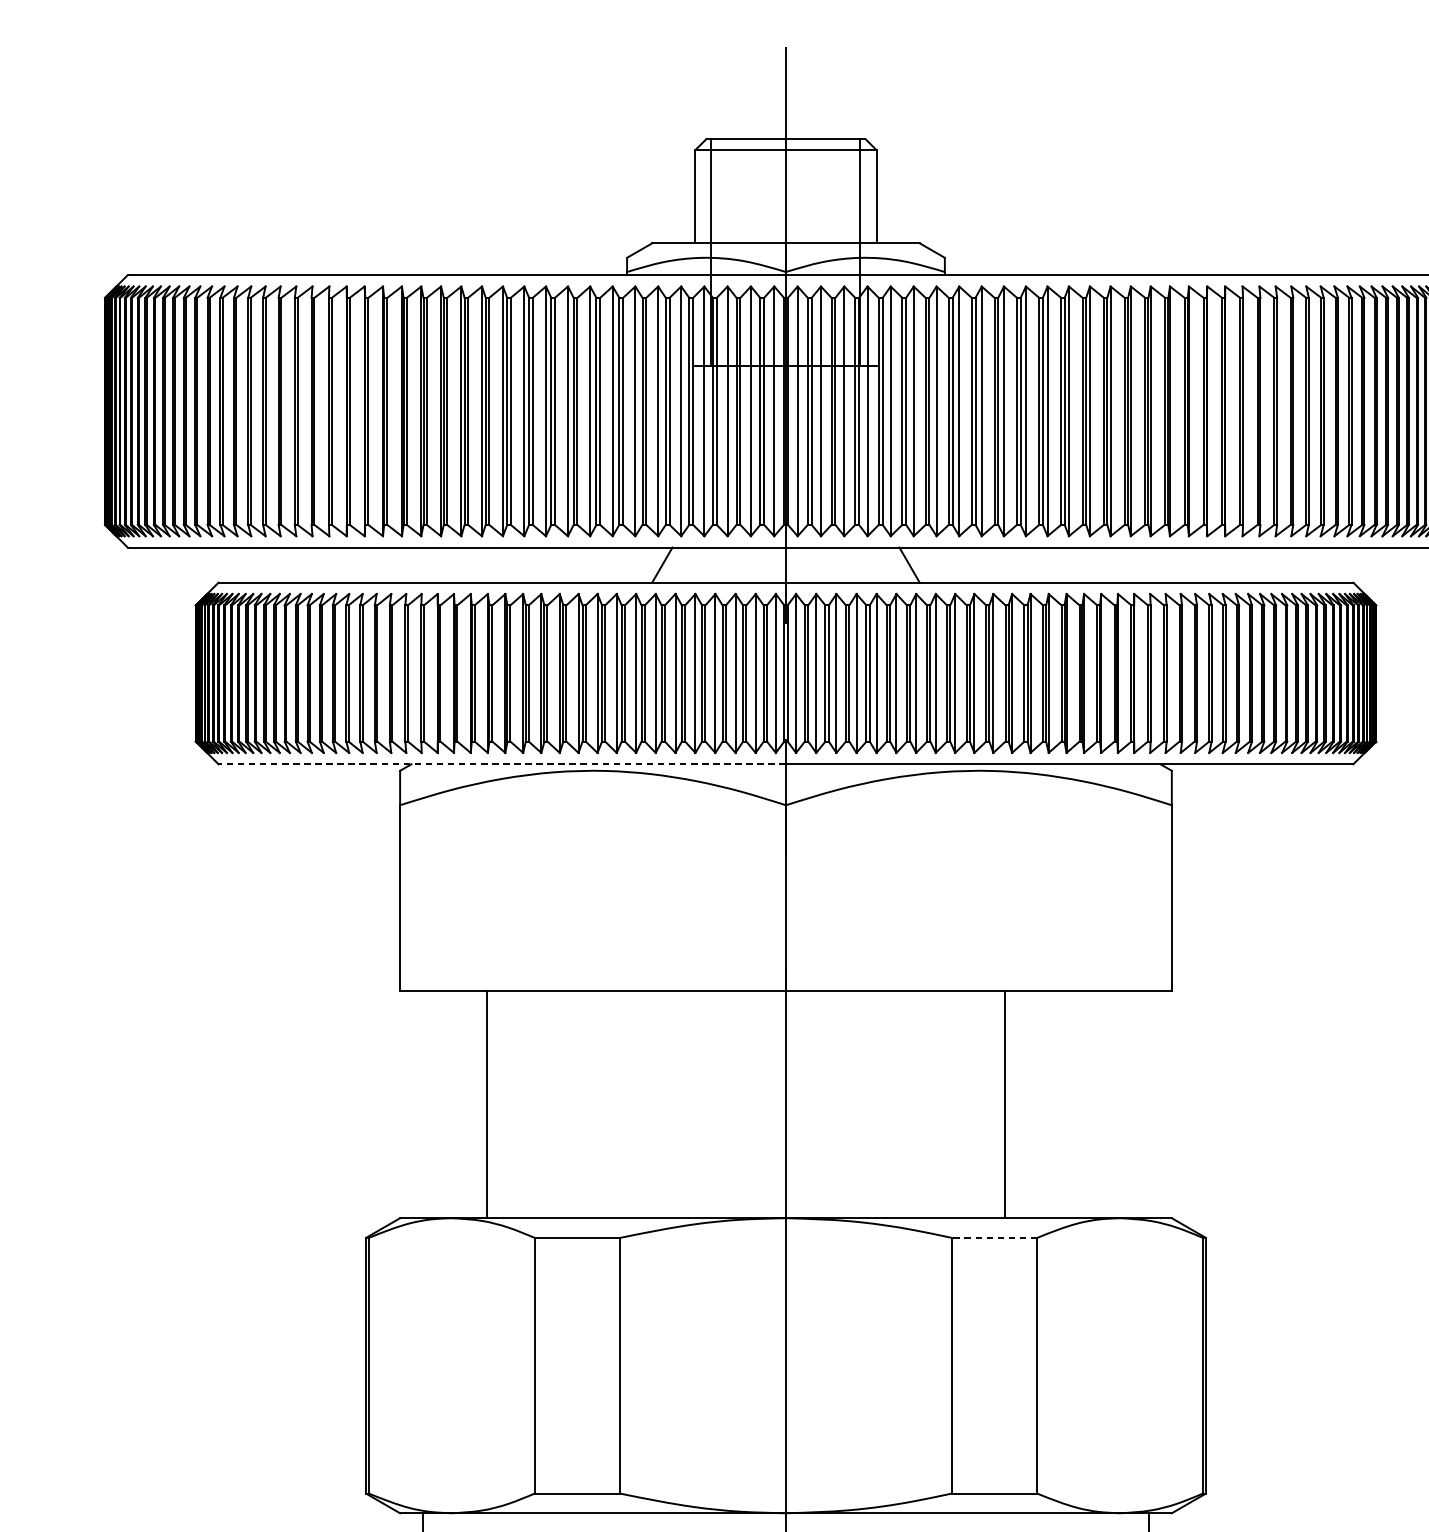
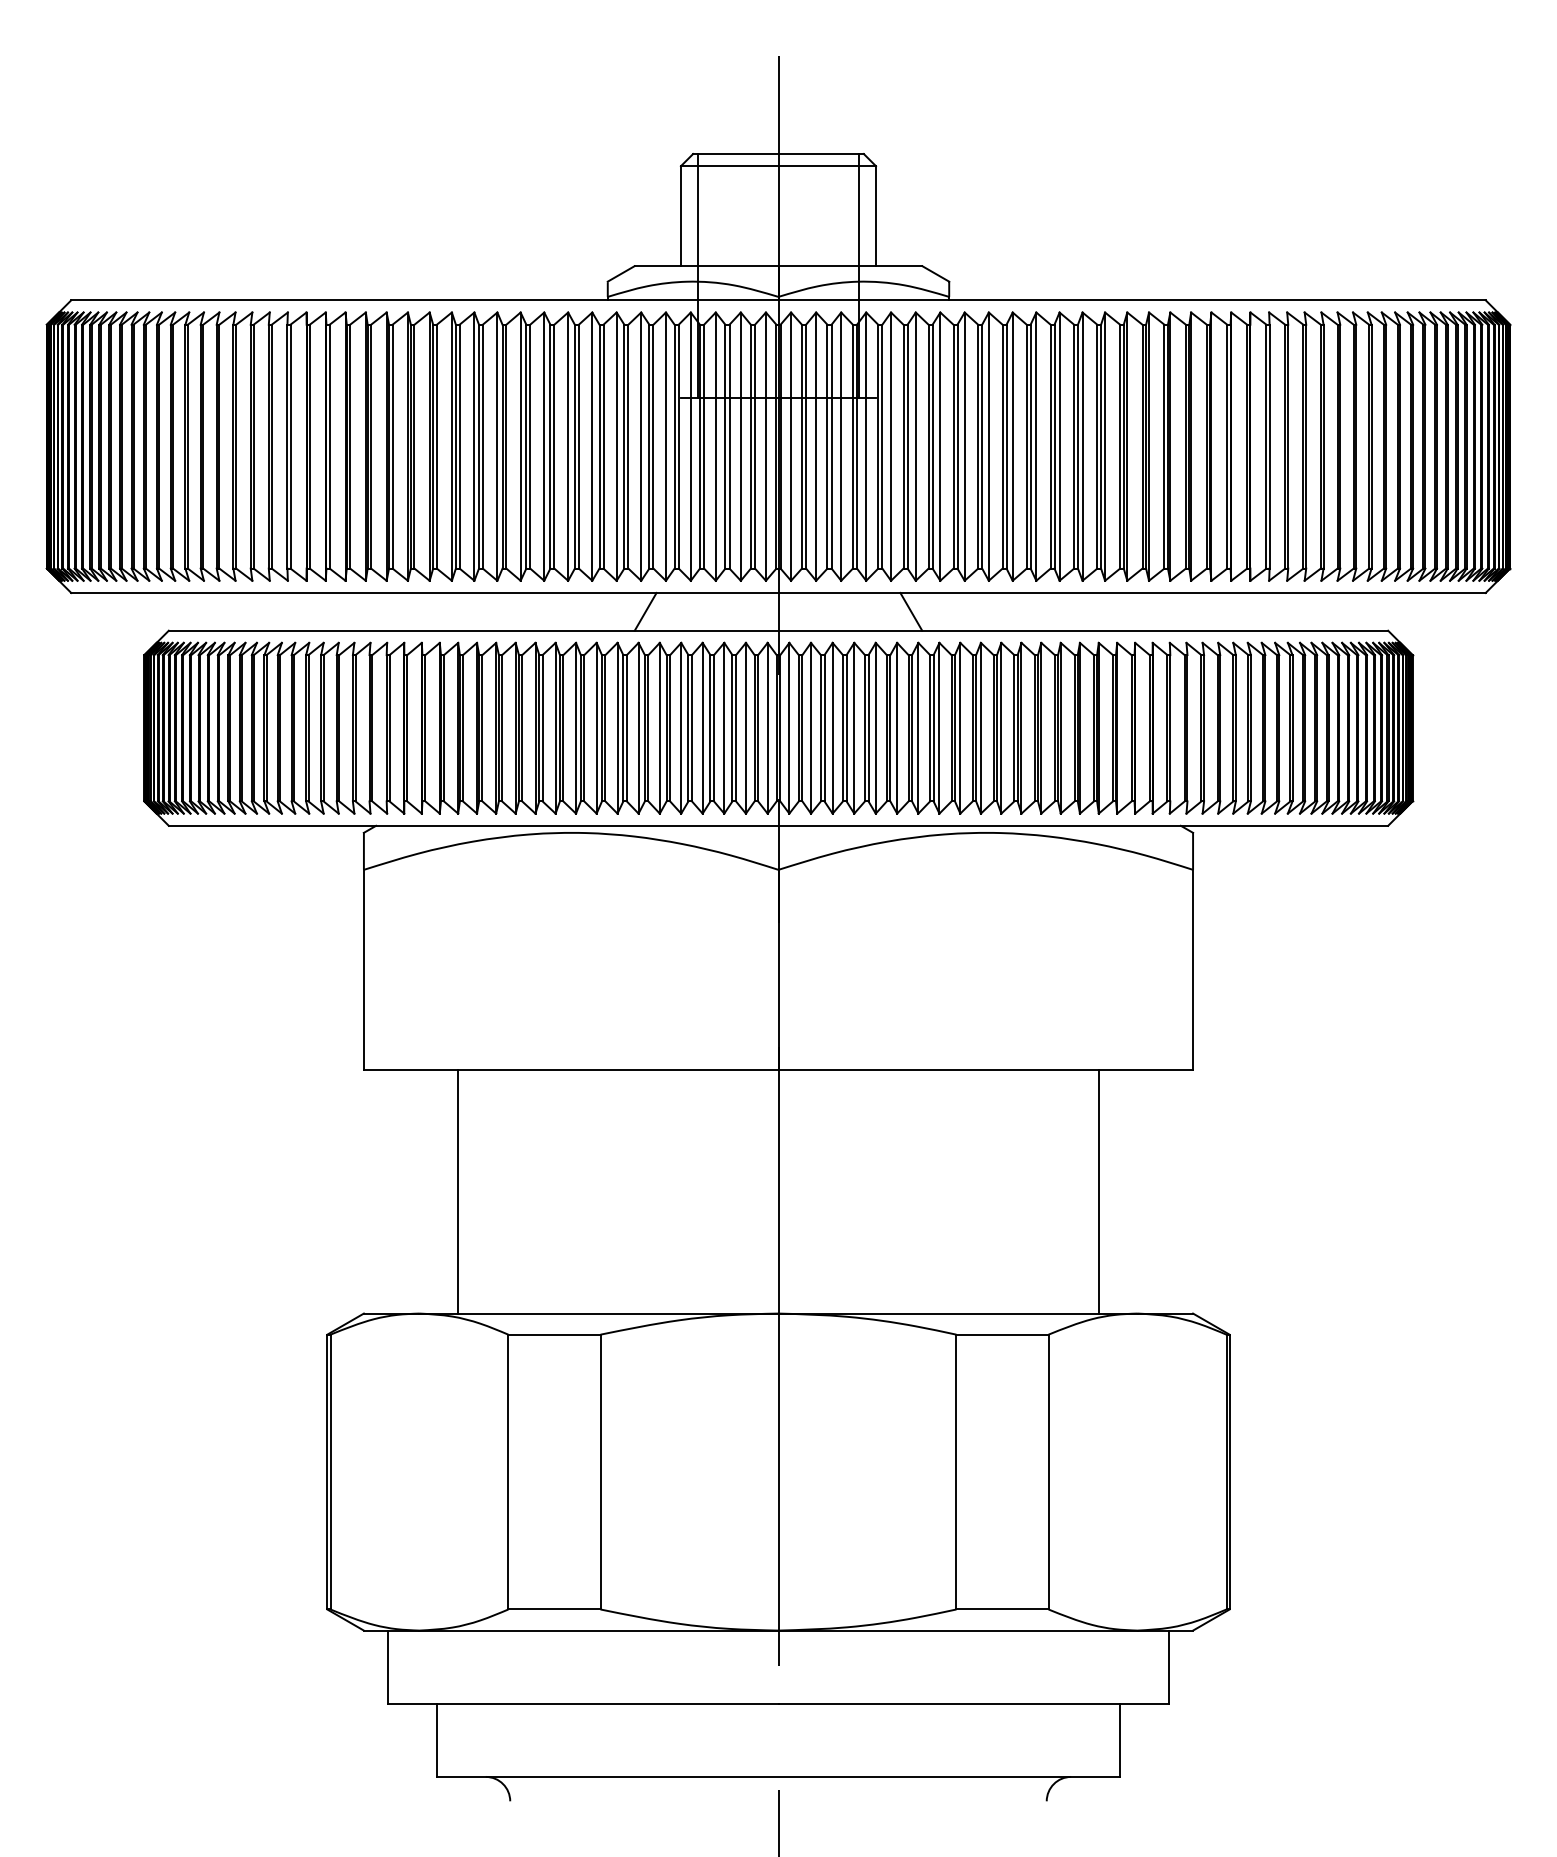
line: (502, 763) -> (473, 825), dashed -> solid
line: (1004, 1104) -> (1099, 1191), moved
line: (994, 1237) -> (1002, 1334), dashed -> solid

